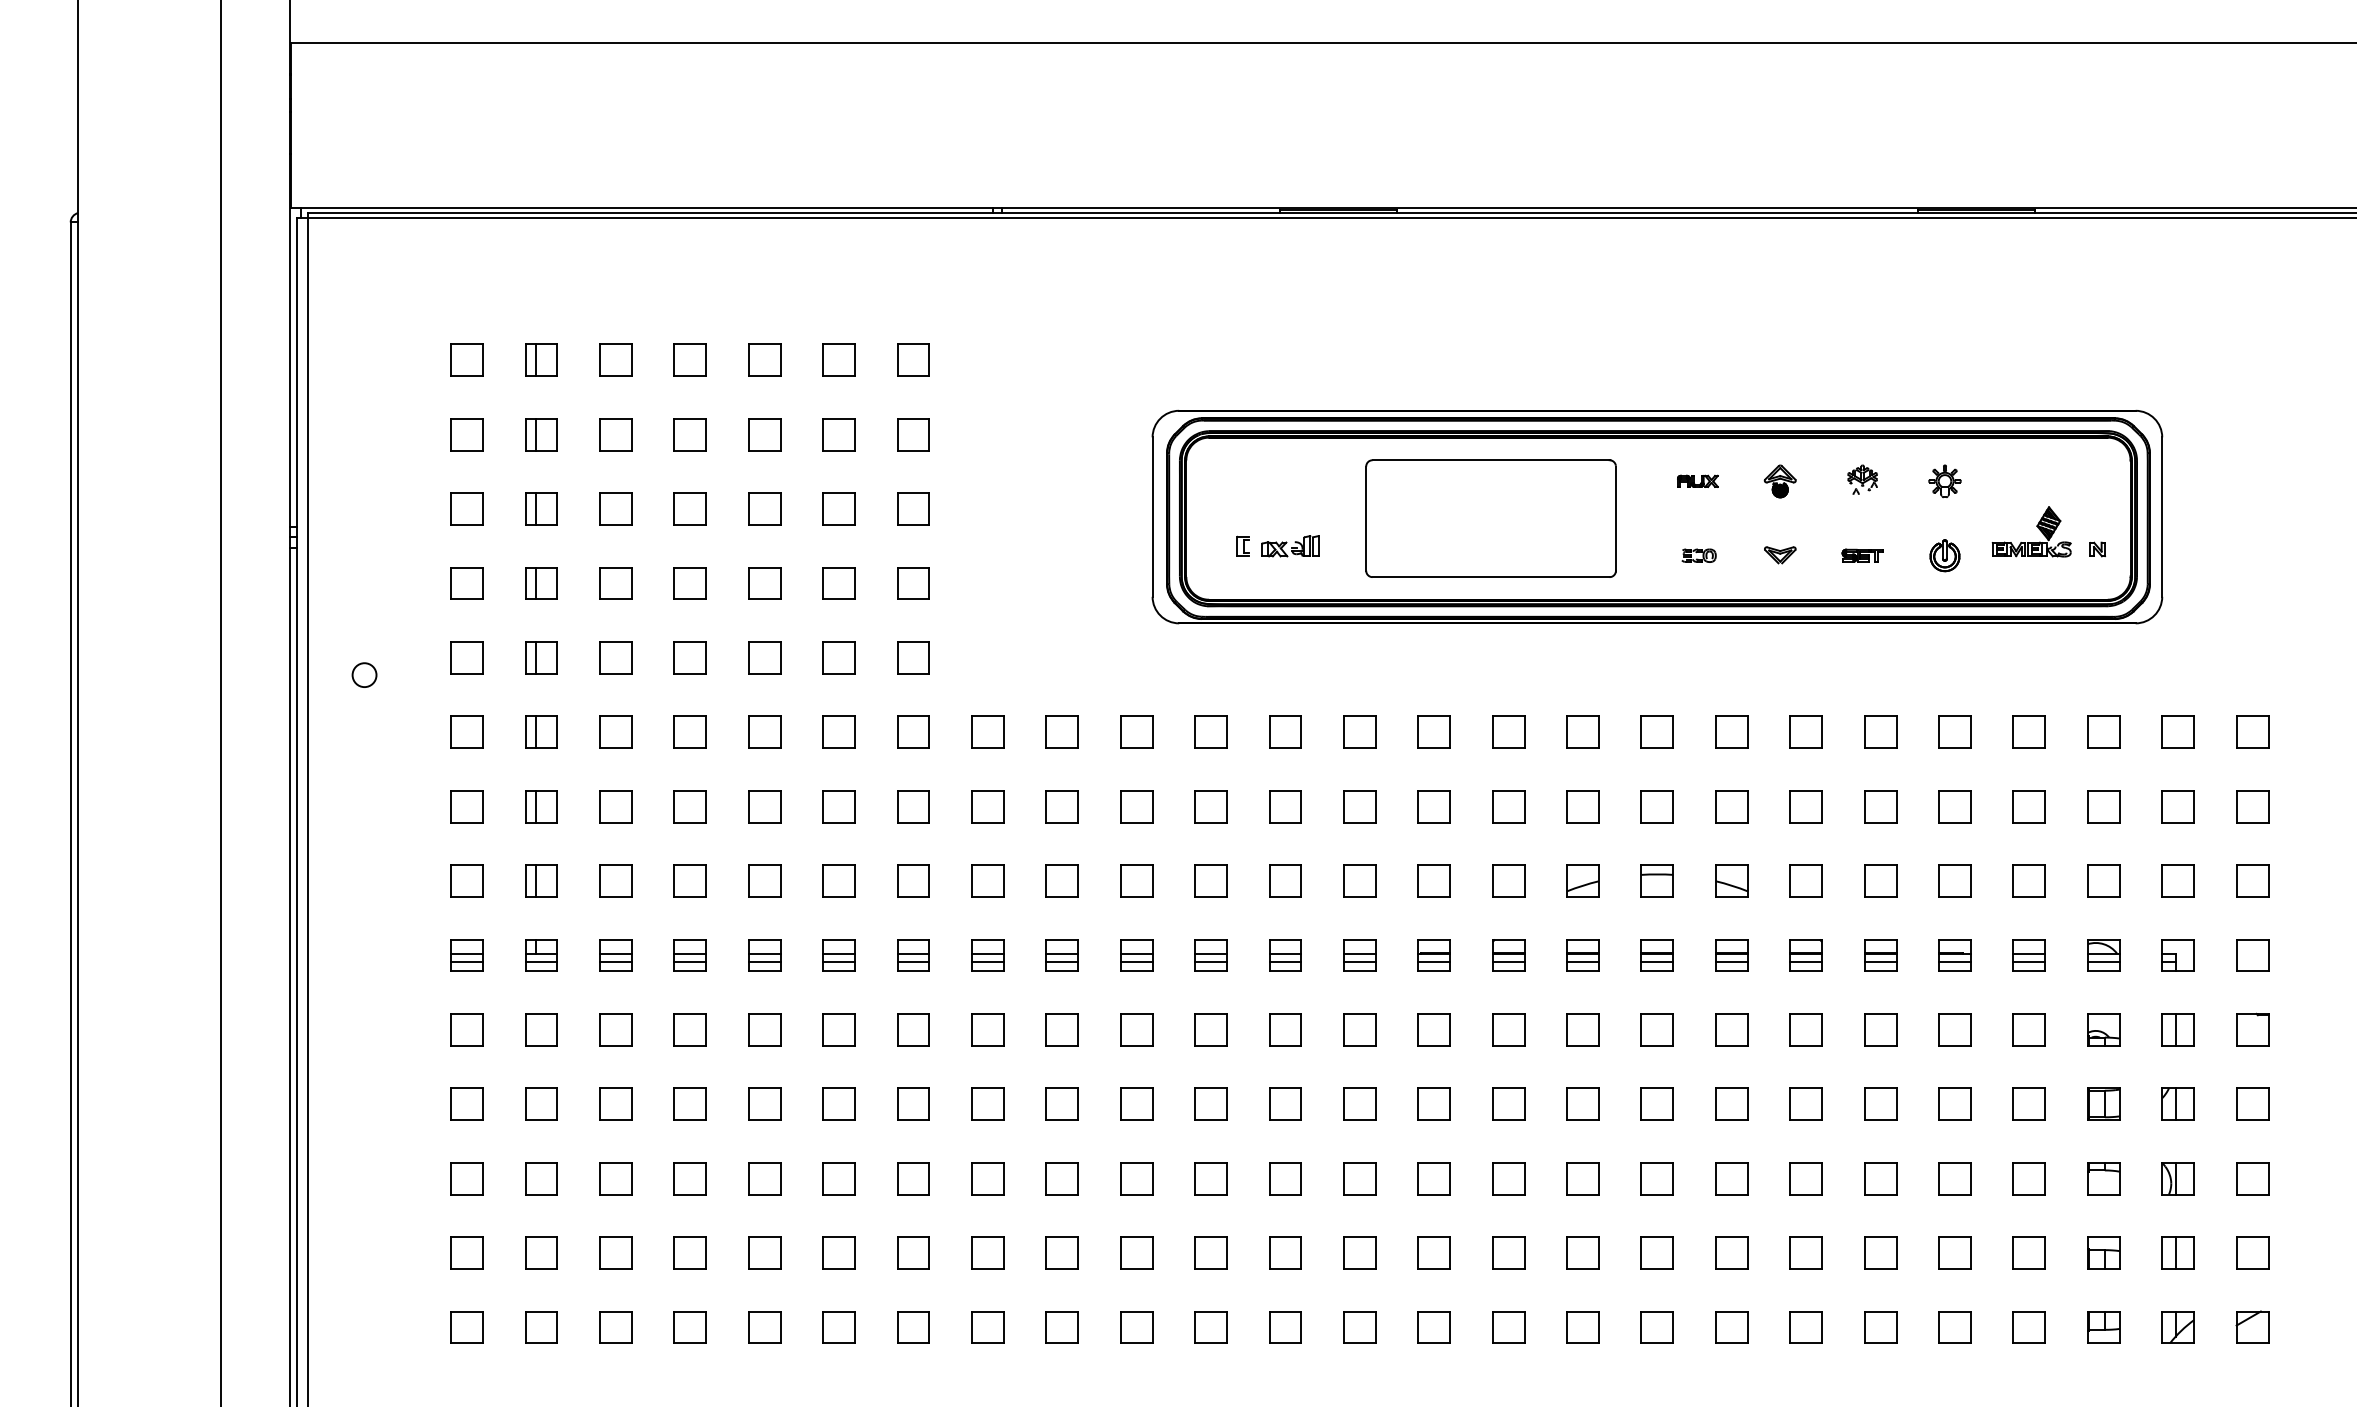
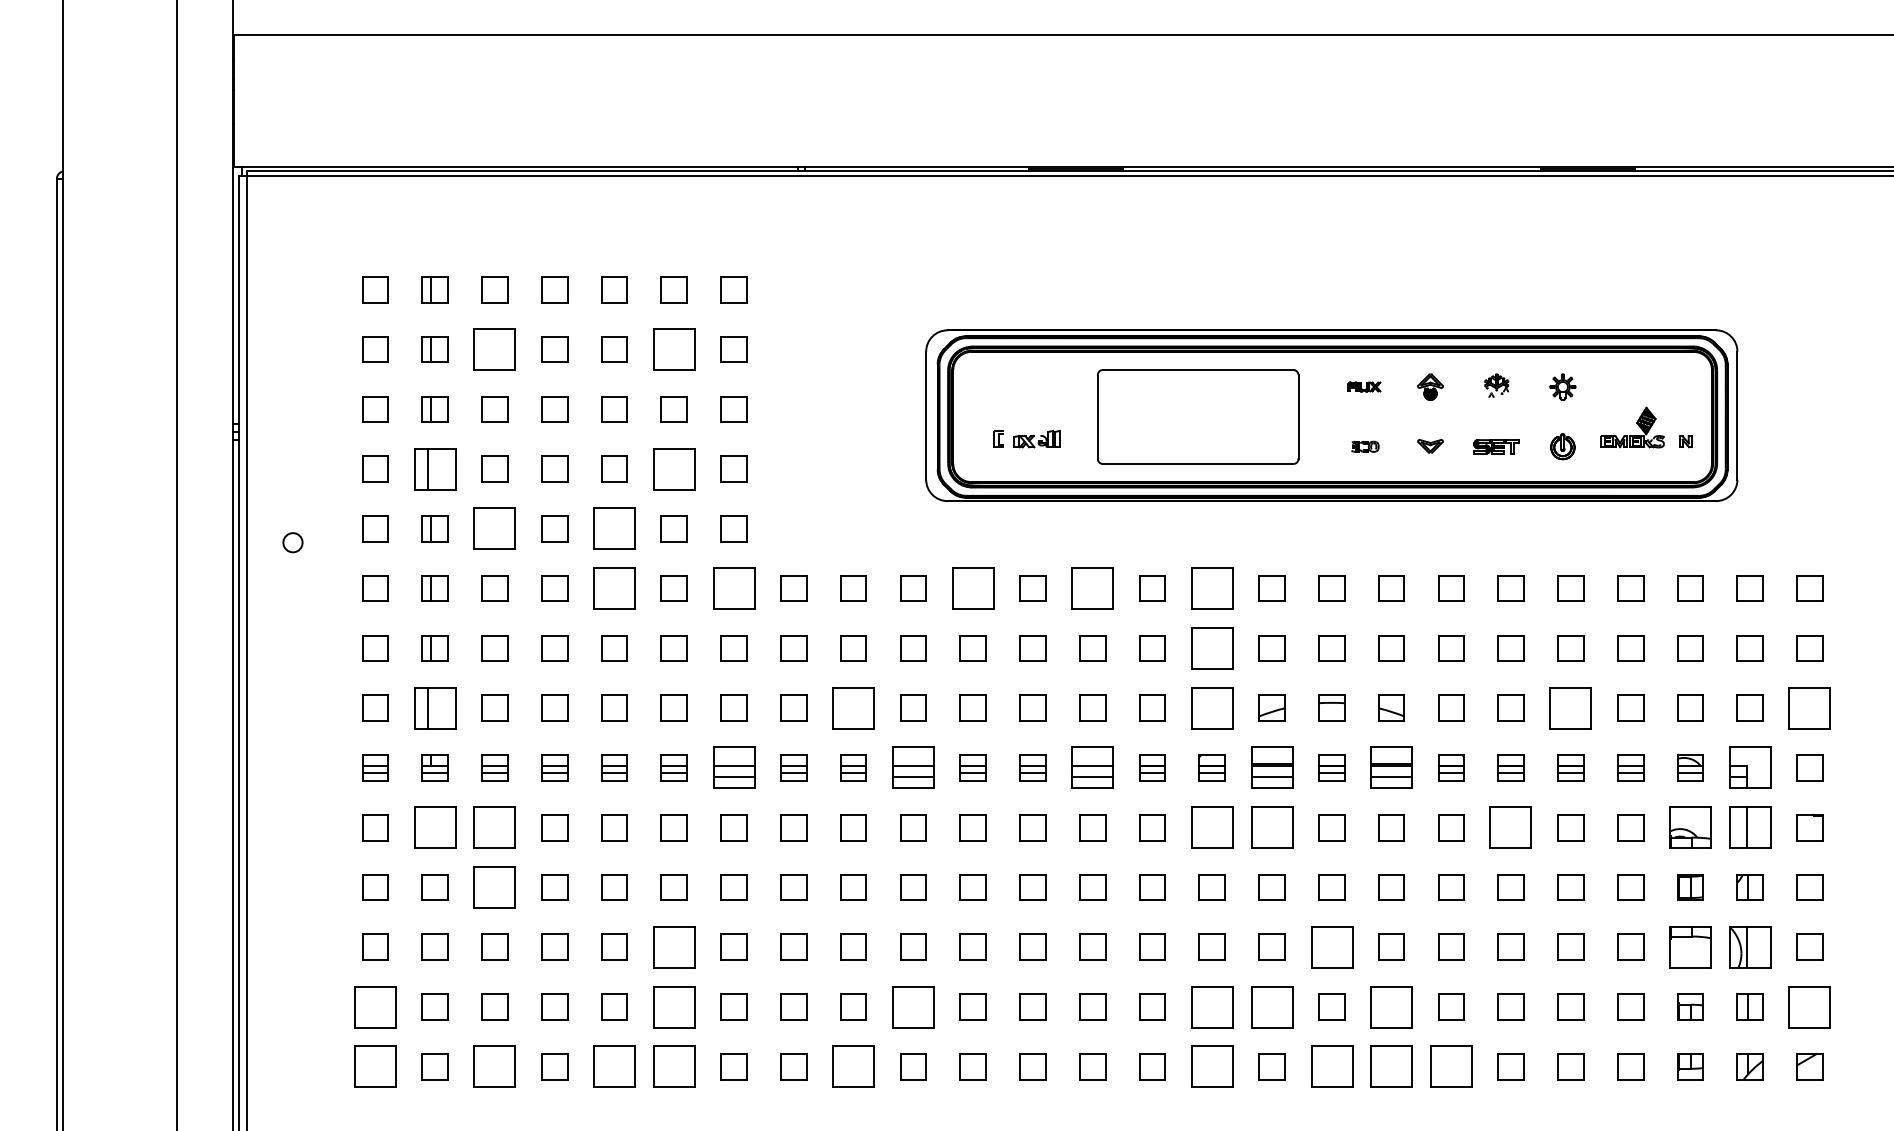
part: (615, 434) -> (494, 349), size x1.6
part: (838, 434) -> (673, 349), size x1.6
part: (1862, 555) -> (1496, 446), size x1.4
part: (541, 583) -> (435, 469), size x1.6
part: (838, 583) -> (673, 469), size x1.6
part: (615, 657) -> (494, 528), size x1.6
part: (764, 657) -> (614, 528), size x1.6
part: (764, 731) -> (614, 587), size x1.6
part: (913, 731) -> (734, 587), size x1.6
part: (1210, 731) -> (972, 587), size x1.6
part: (1359, 731) -> (1092, 587), size x1.6
part: (1508, 731) -> (1212, 587), size x1.6
part: (1508, 806) -> (1212, 648), size x1.6
part: (541, 880) -> (435, 707), size x1.6
part: (1061, 880) -> (852, 707), size x1.6
part: (1508, 880) -> (1212, 707), size x1.6
part: (1954, 880) -> (1570, 707), size x1.6
part: (2252, 880) -> (1809, 707), size x1.6
part: (913, 955) -> (734, 767), size x1.6
part: (1136, 955) -> (913, 767), size x1.6
part: (1359, 955) -> (1092, 767), size x1.6
part: (1582, 955) -> (1271, 767), size x1.6
part: (1731, 955) -> (1391, 767), size x1.6
part: (2177, 955) -> (1749, 767), size x1.6
part: (541, 1029) -> (435, 827), size x1.6
part: (615, 1029) -> (494, 827), size x1.6
part: (1508, 1029) -> (1212, 827), size x1.6
part: (1582, 1029) -> (1271, 827), size x1.6
part: (1880, 1029) -> (1511, 827), size x1.6
part: (2103, 1029) -> (1690, 827), size x1.6
part: (2177, 1029) -> (1749, 827), size x1.6
part: (615, 1103) -> (494, 886), size x1.6
part: (838, 1178) -> (673, 947), size x1.6
part: (1656, 1178) -> (1331, 947), size x1.6
part: (2103, 1178) -> (1690, 947), size x1.6
part: (2177, 1178) -> (1749, 947), size x1.6
part: (466, 1252) -> (374, 1006), size x1.6
part: (838, 1252) -> (673, 1006), size x1.6
part: (1136, 1252) -> (913, 1006), size x1.6
part: (1508, 1252) -> (1212, 1006), size x1.6
part: (1582, 1252) -> (1271, 1006), size x1.6
part: (1731, 1252) -> (1391, 1006), size x1.6
part: (2252, 1252) -> (1809, 1006), size x1.6
part: (466, 1327) -> (374, 1066), size x1.6
part: (615, 1327) -> (494, 1066), size x1.6
part: (764, 1327) -> (614, 1066), size x1.6
part: (838, 1327) -> (673, 1066), size x1.6
part: (1061, 1327) -> (852, 1066), size x1.6
part: (1508, 1327) -> (1212, 1066), size x1.6
part: (1656, 1327) -> (1331, 1066), size x1.6
part: (1731, 1327) -> (1391, 1066), size x1.6
part: (1805, 1327) -> (1450, 1066), size x1.6

